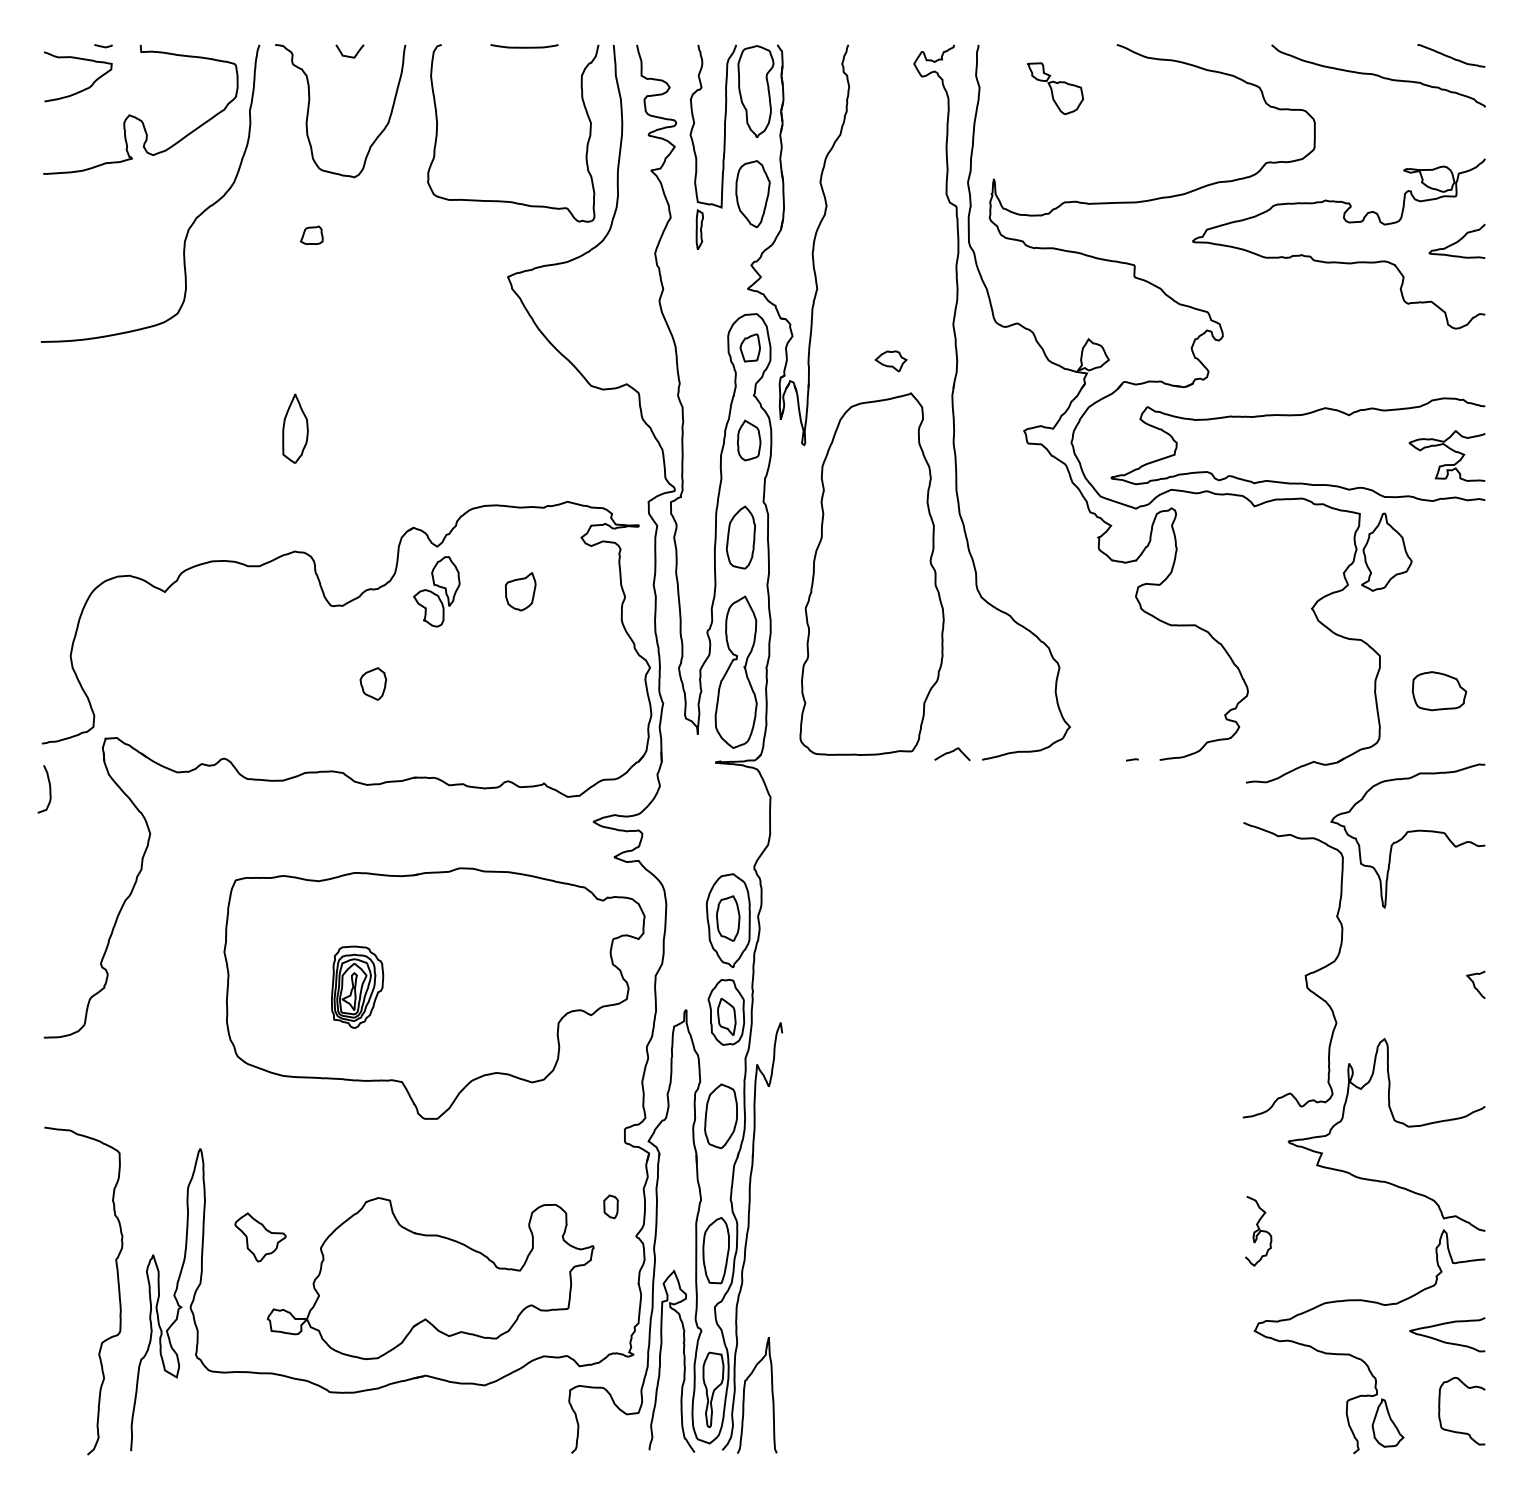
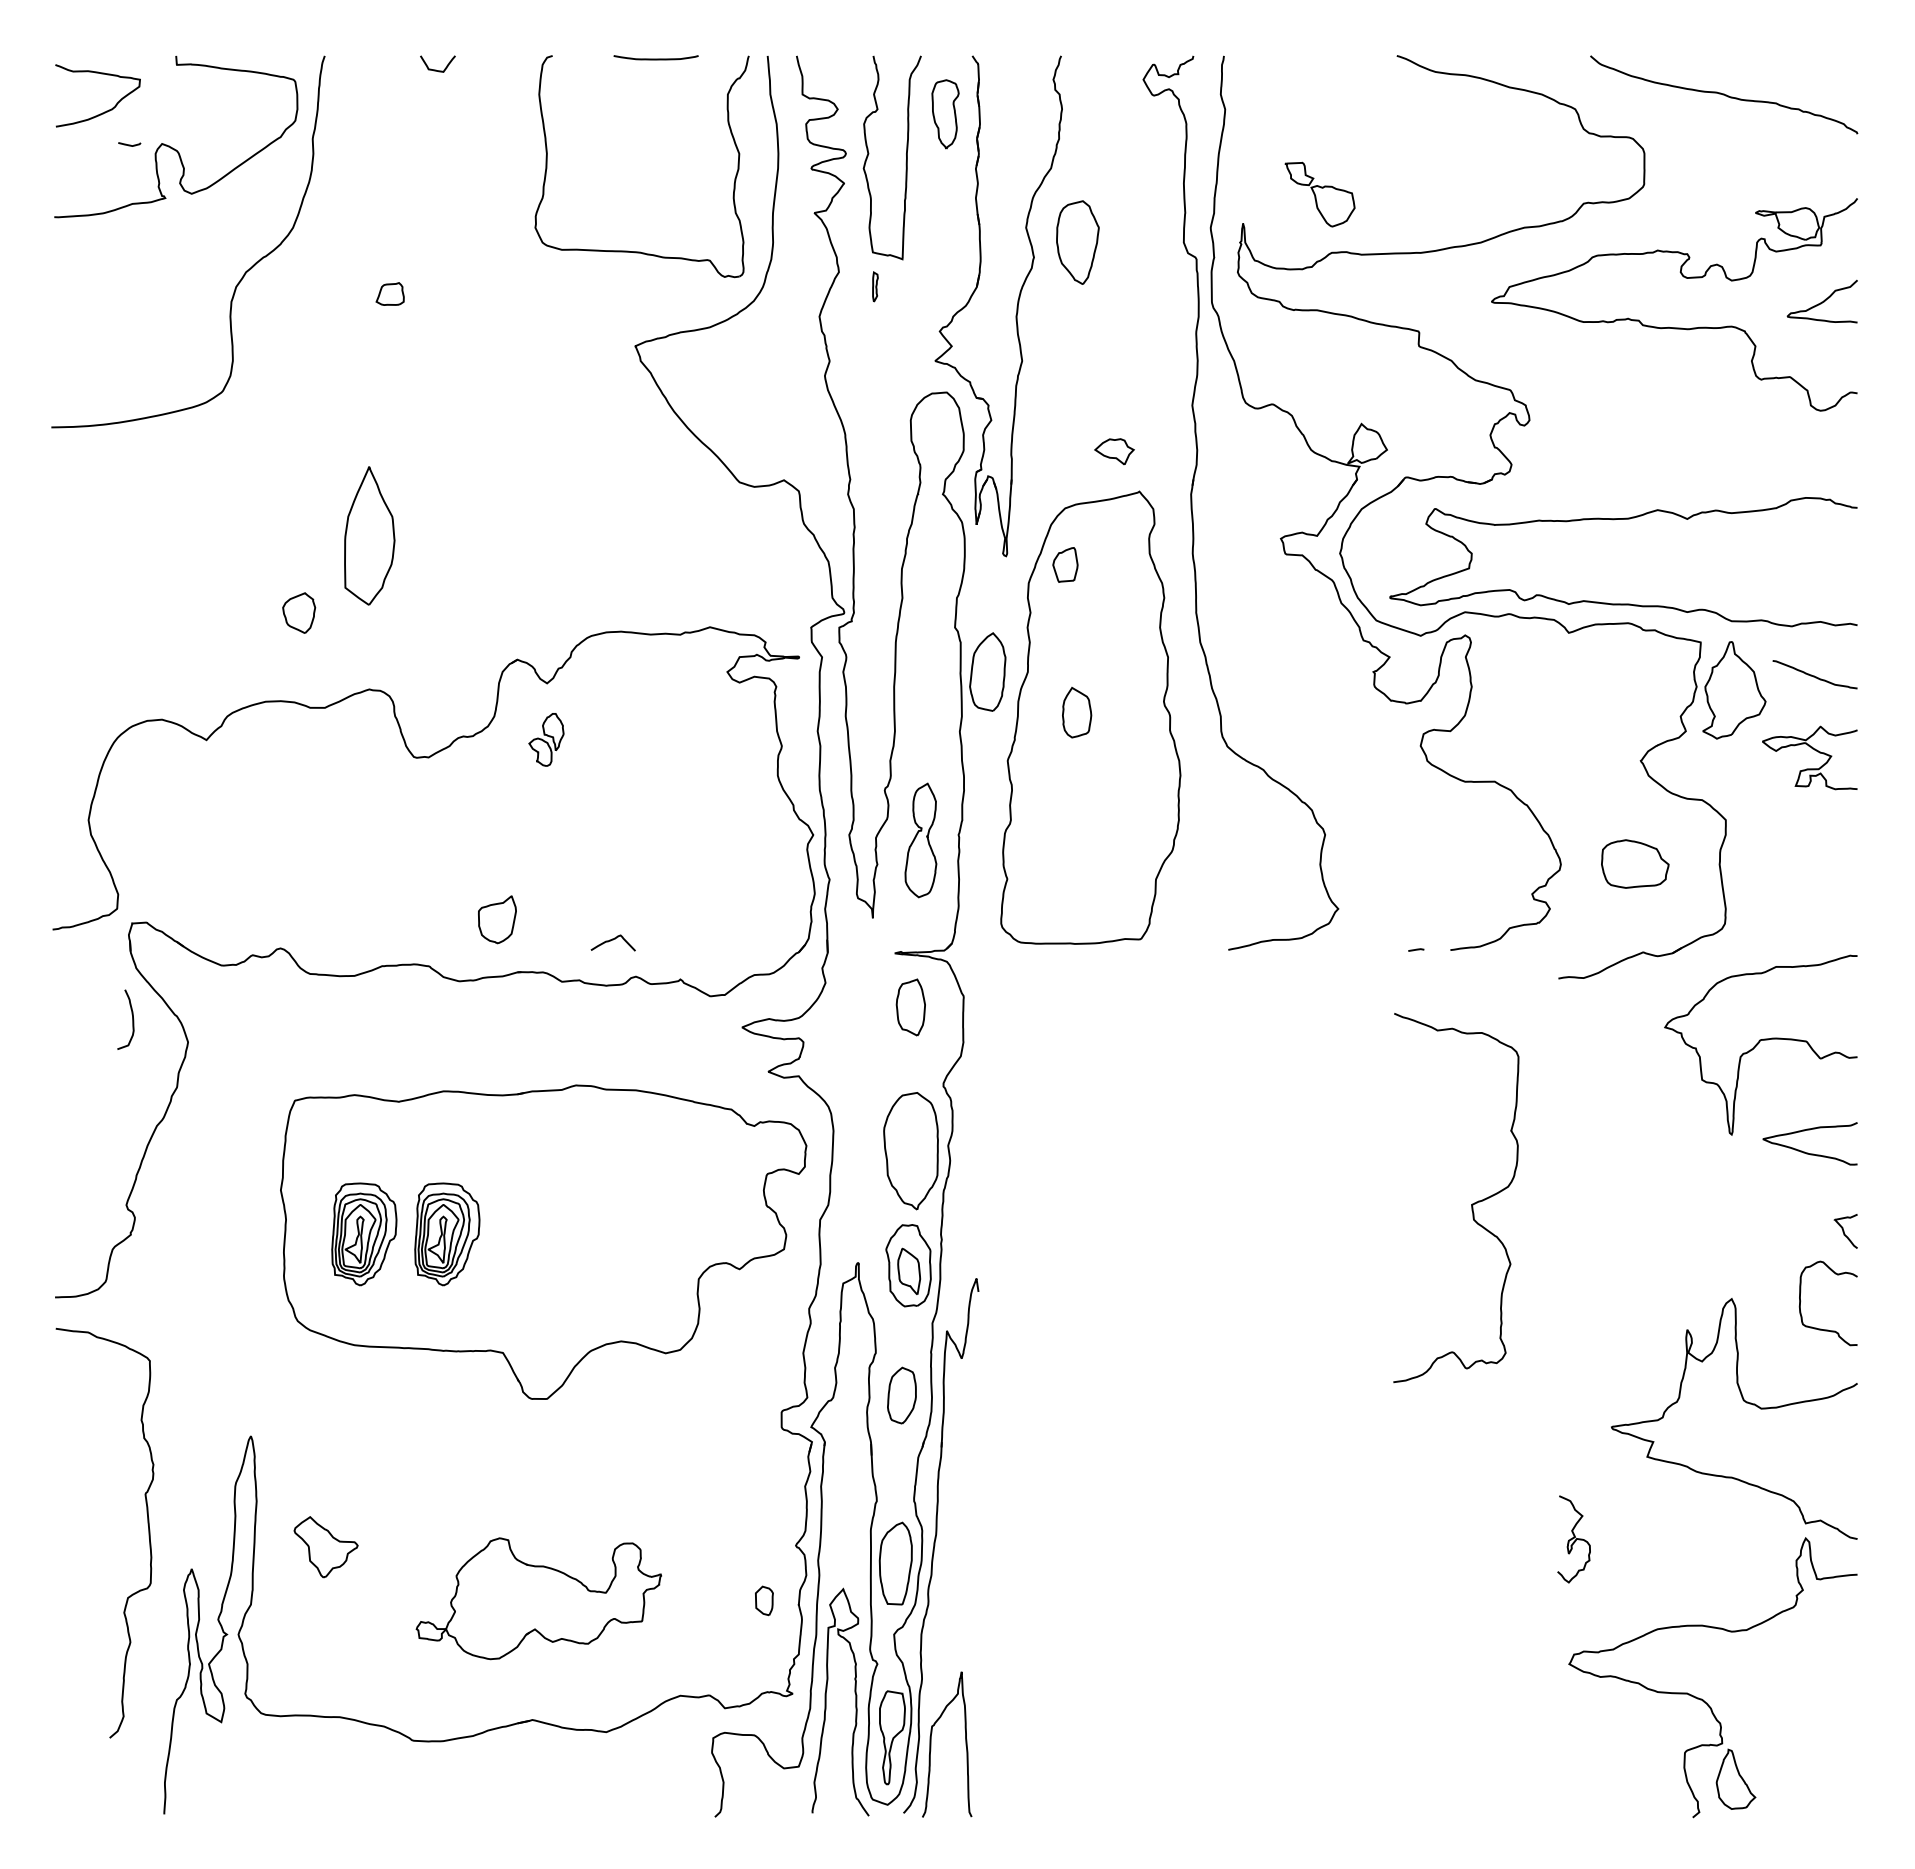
curve: (103, 46) -> (129, 144), moved
curve: (1450, 56) -> (1814, 675), moved
part: (1054, 88) -> (1319, 194), moved
part: (755, 91) -> (945, 114), size x0.6
curve: (309, 105) -> (387, 131), removed
part: (752, 194) -> (1077, 242), moved
part: (699, 229) -> (875, 286), size x0.6
part: (750, 347) -> (1065, 564), moved
part: (295, 428) -> (369, 535), size x1.6
part: (749, 440) -> (1077, 712), moved
curve: (1449, 449) -> (1812, 749), moved
part: (740, 537) -> (987, 671), moved
part: (436, 591) -> (546, 739), size x0.6
part: (520, 591) -> (497, 919), moved
part: (735, 672) -> (920, 840), size x0.6
part: (373, 683) -> (299, 612), moved
part: (1439, 690) -> (1635, 863), moved
curve: (951, 752) -> (612, 940), moved
curve: (49, 789) -> (132, 1019), moved
part: (727, 918) -> (910, 1007), moved
curve: (1305, 975) -> (1471, 1204), moved
part: (291, 987) -> (364, 1234), added
part: (720, 1116) -> (901, 1395), size x0.7
part: (611, 1206) -> (764, 1600), moved
part: (430, 1278) -> (538, 1598), size x0.6
curve: (117, 1284) -> (147, 1524), moved
curve: (1446, 1341) -> (1808, 1152), moved
curve: (1456, 1431) -> (1821, 1328), moved

